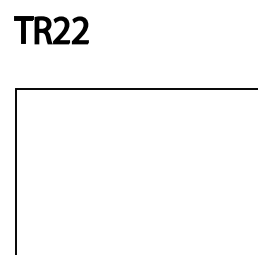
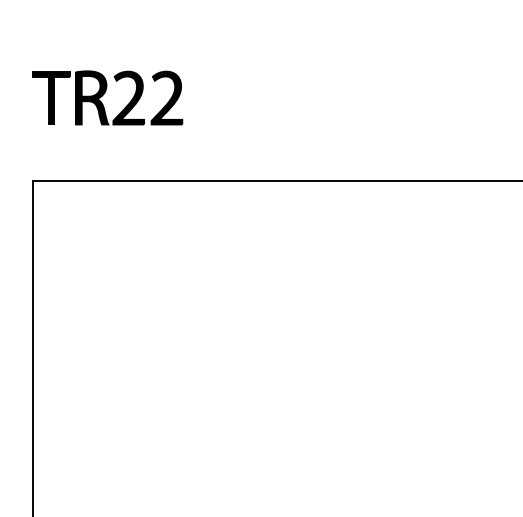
part: (51, 30) -> (108, 98), moved

